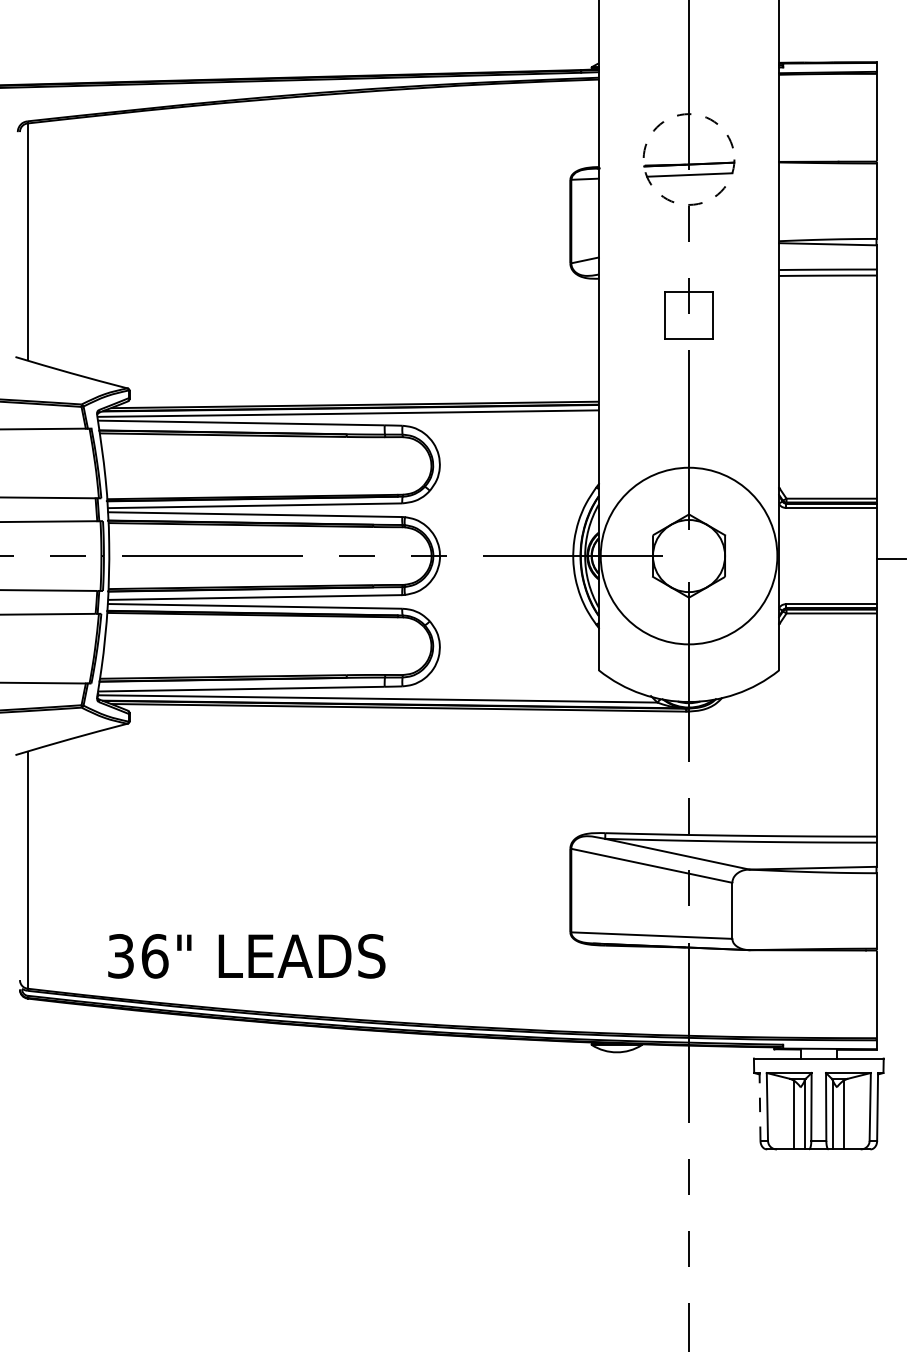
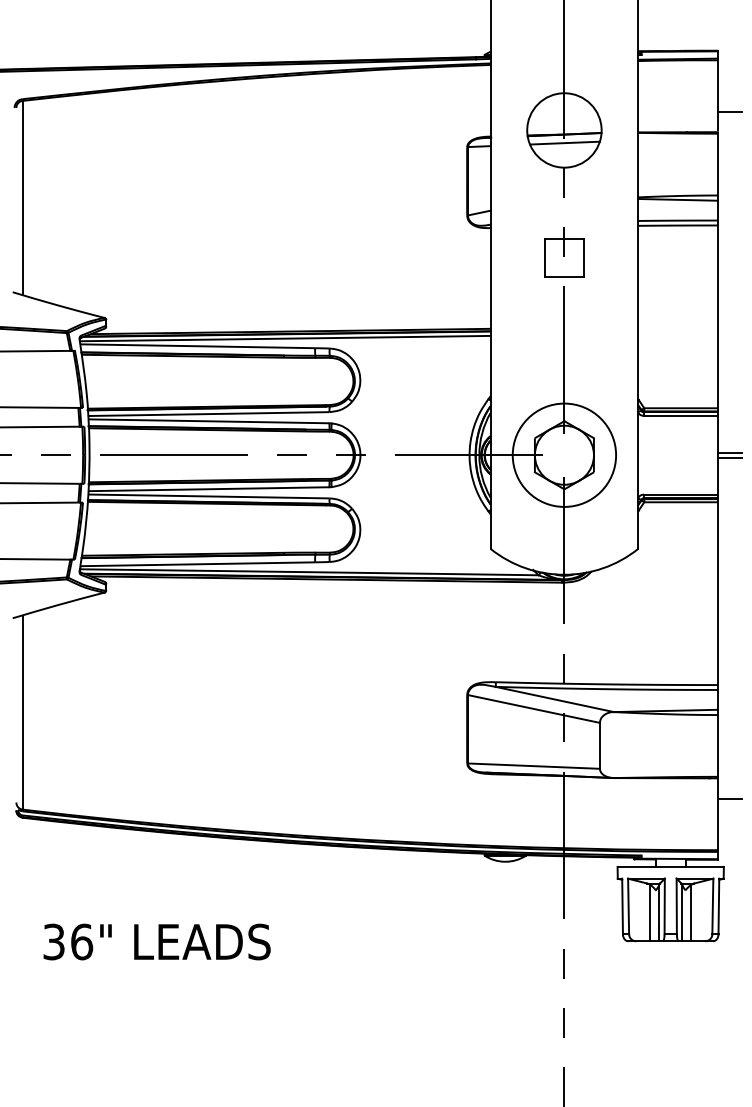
line: (891, 136) -> (730, 111), added
circle: (688, 159) -> (563, 130), dashed -> solid
line: (891, 553) -> (730, 453), added
circle: (688, 555) -> (563, 454), size x0.71
text: (246, 956) -> (156, 942), moved
line: (891, 975) -> (730, 798), added
line: (760, 1106) -> (622, 906), dashed -> solid

